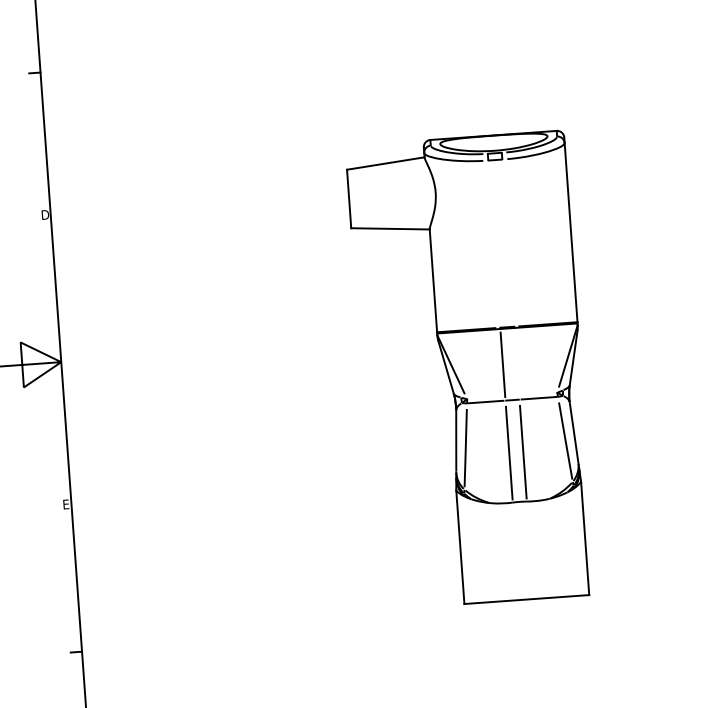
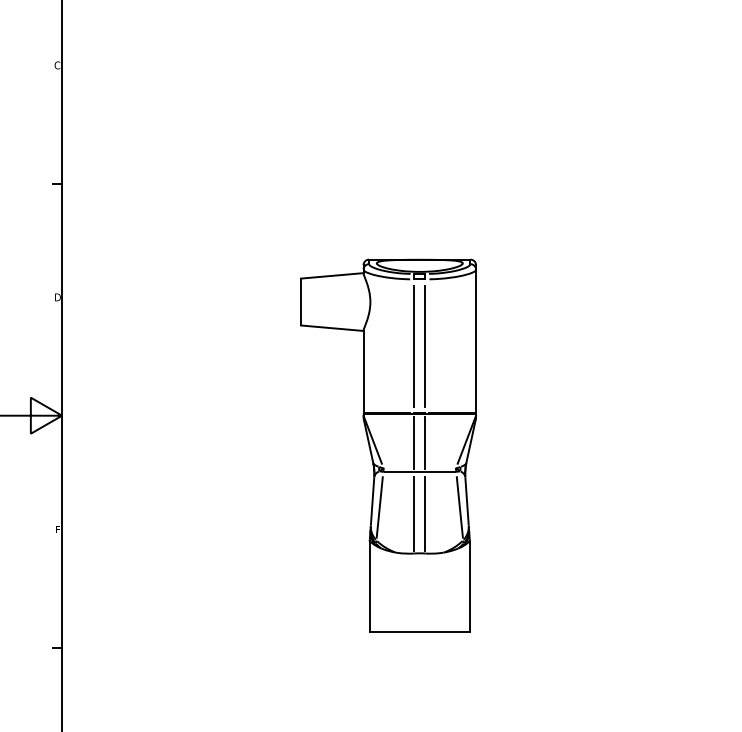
line: (508, 243) -> (425, 346), added
line: (494, 244) -> (414, 346), added
line: (517, 363) -> (425, 442), added

